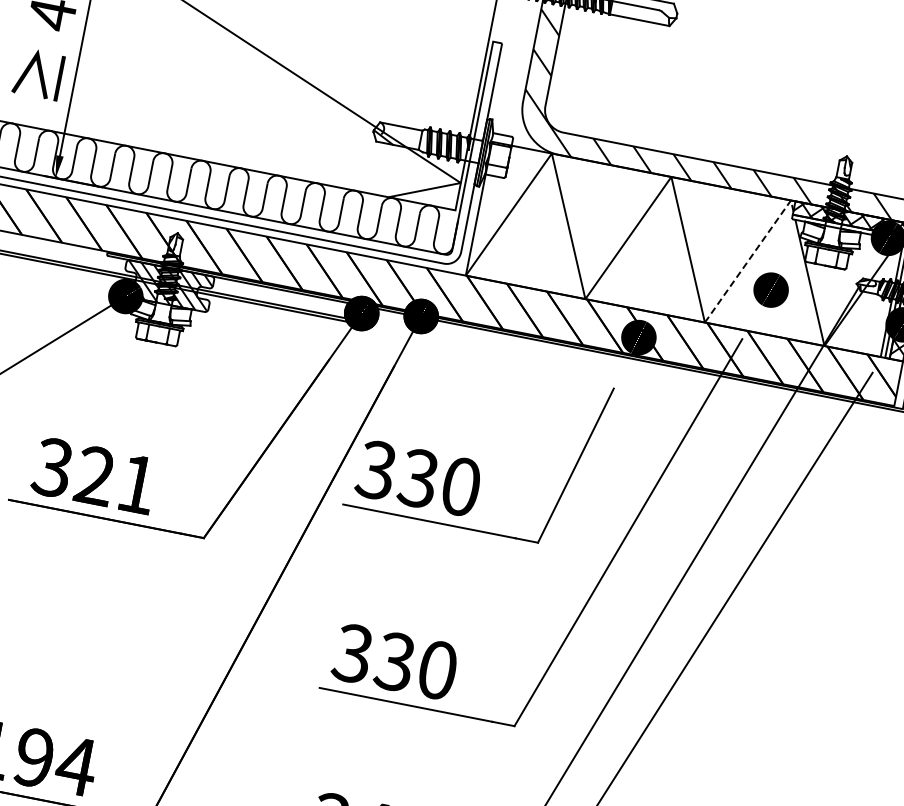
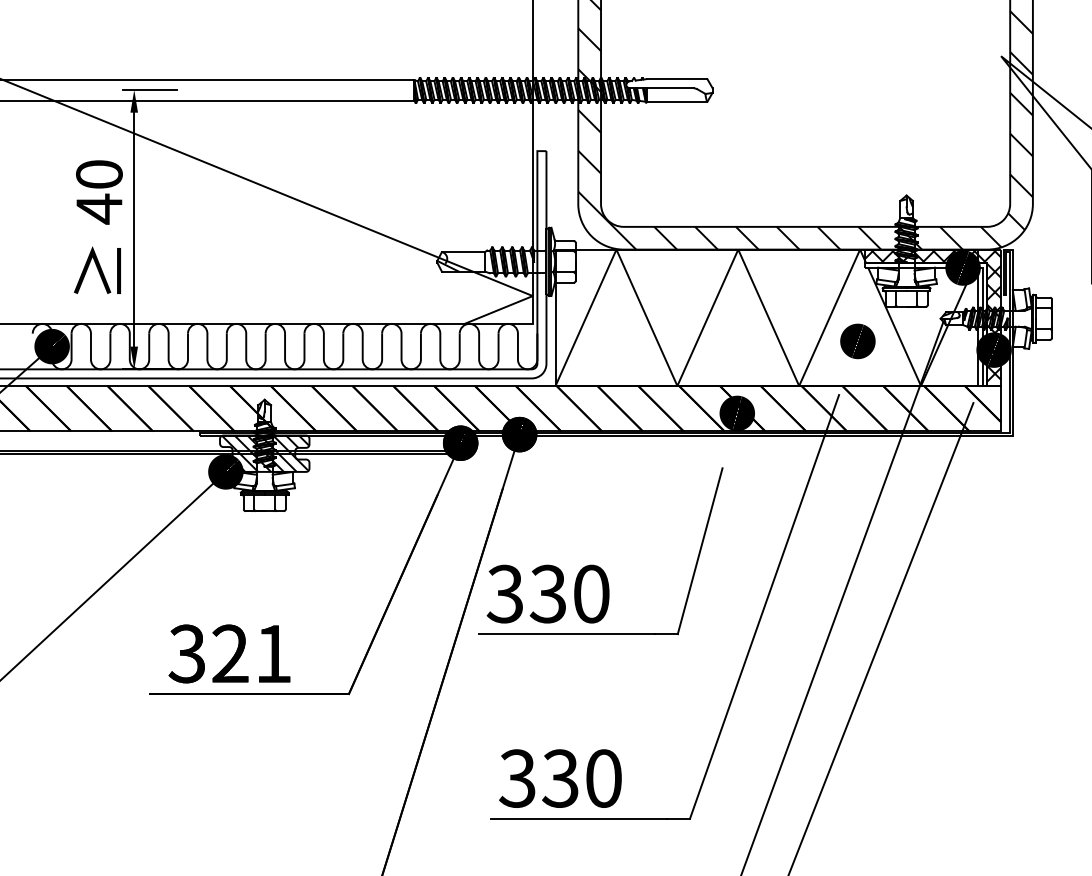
line: (752, 254) -> (832, 310), dashed -> solid

